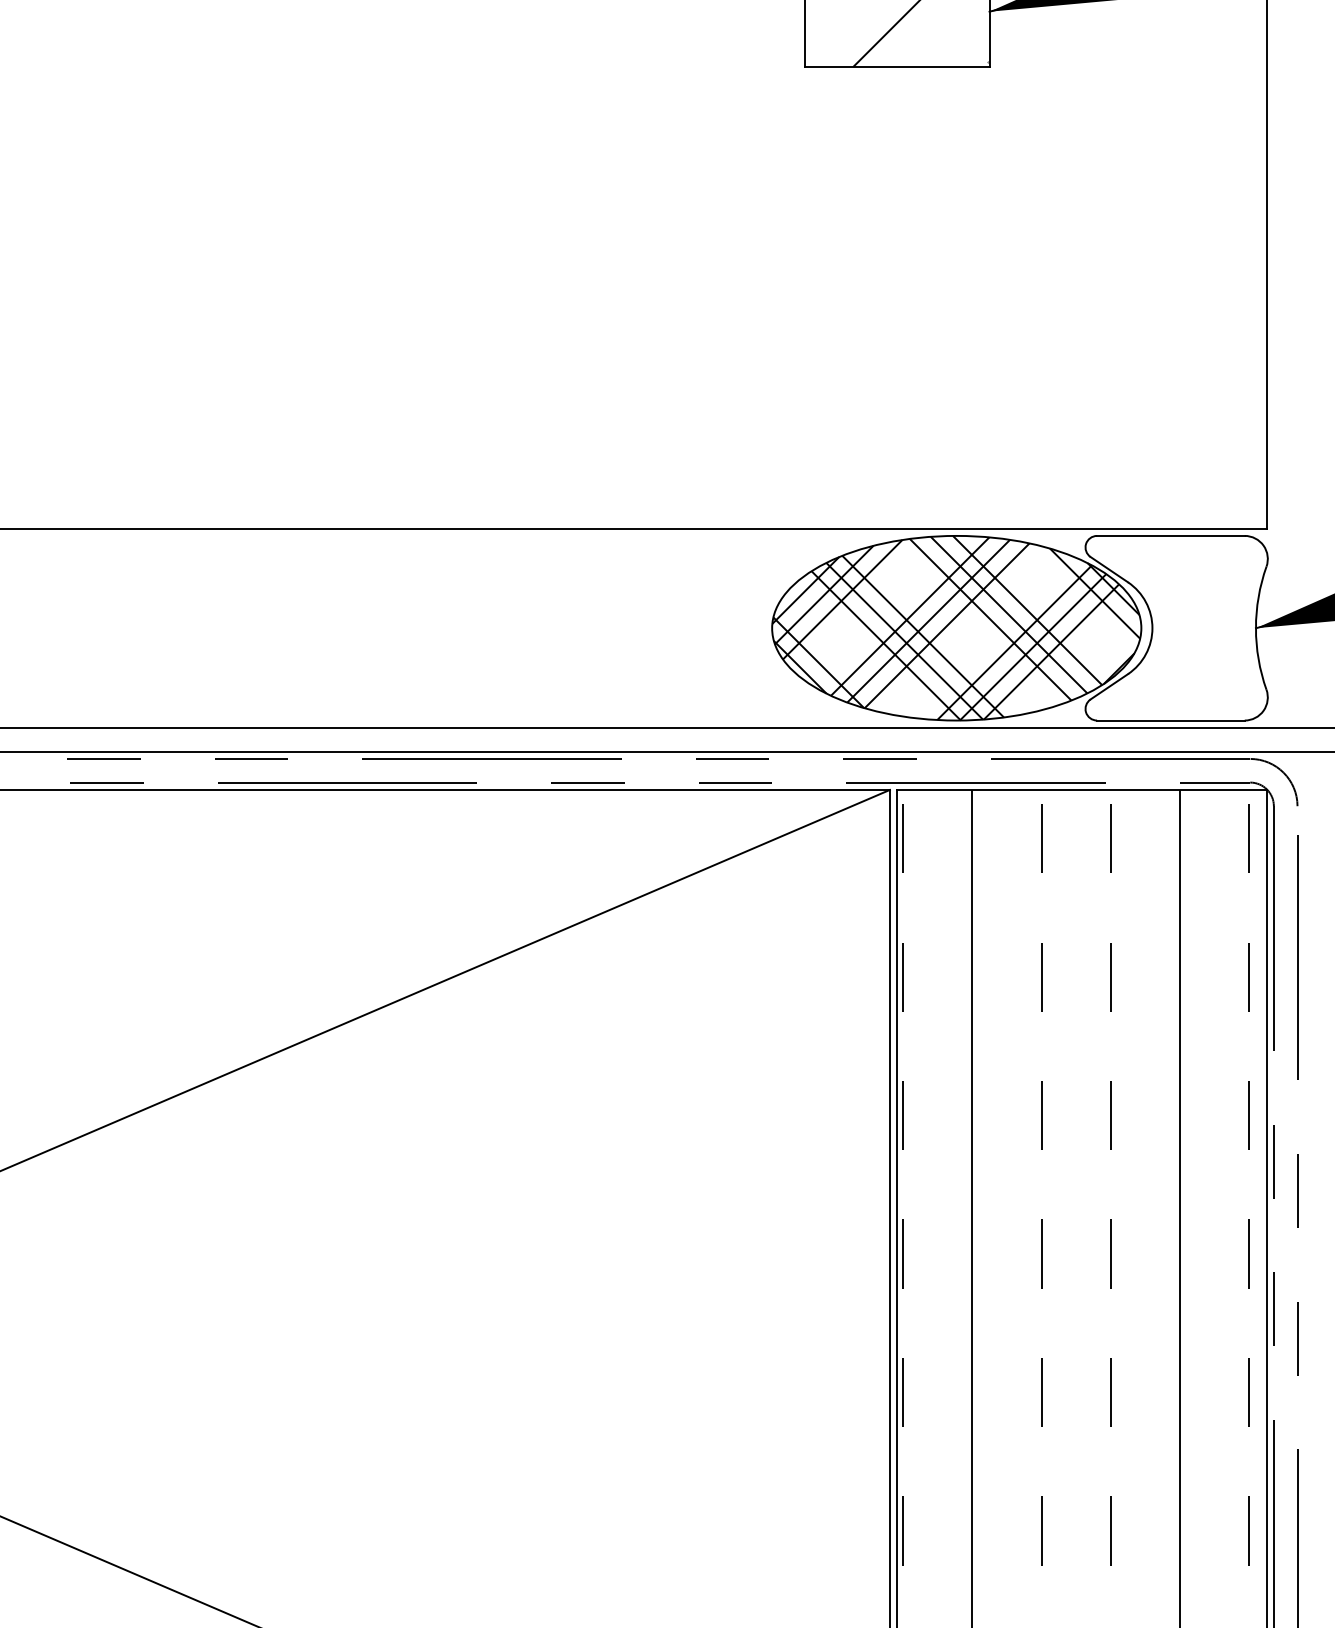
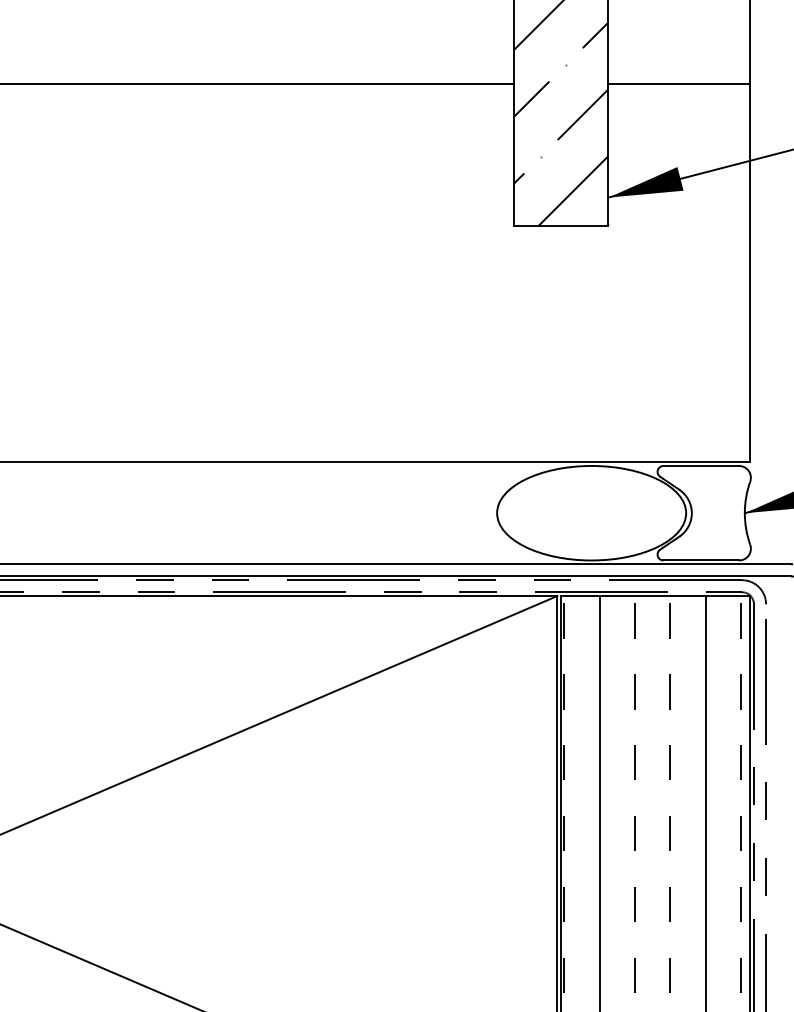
hatch: (956, 626) -> (591, 512), removed

